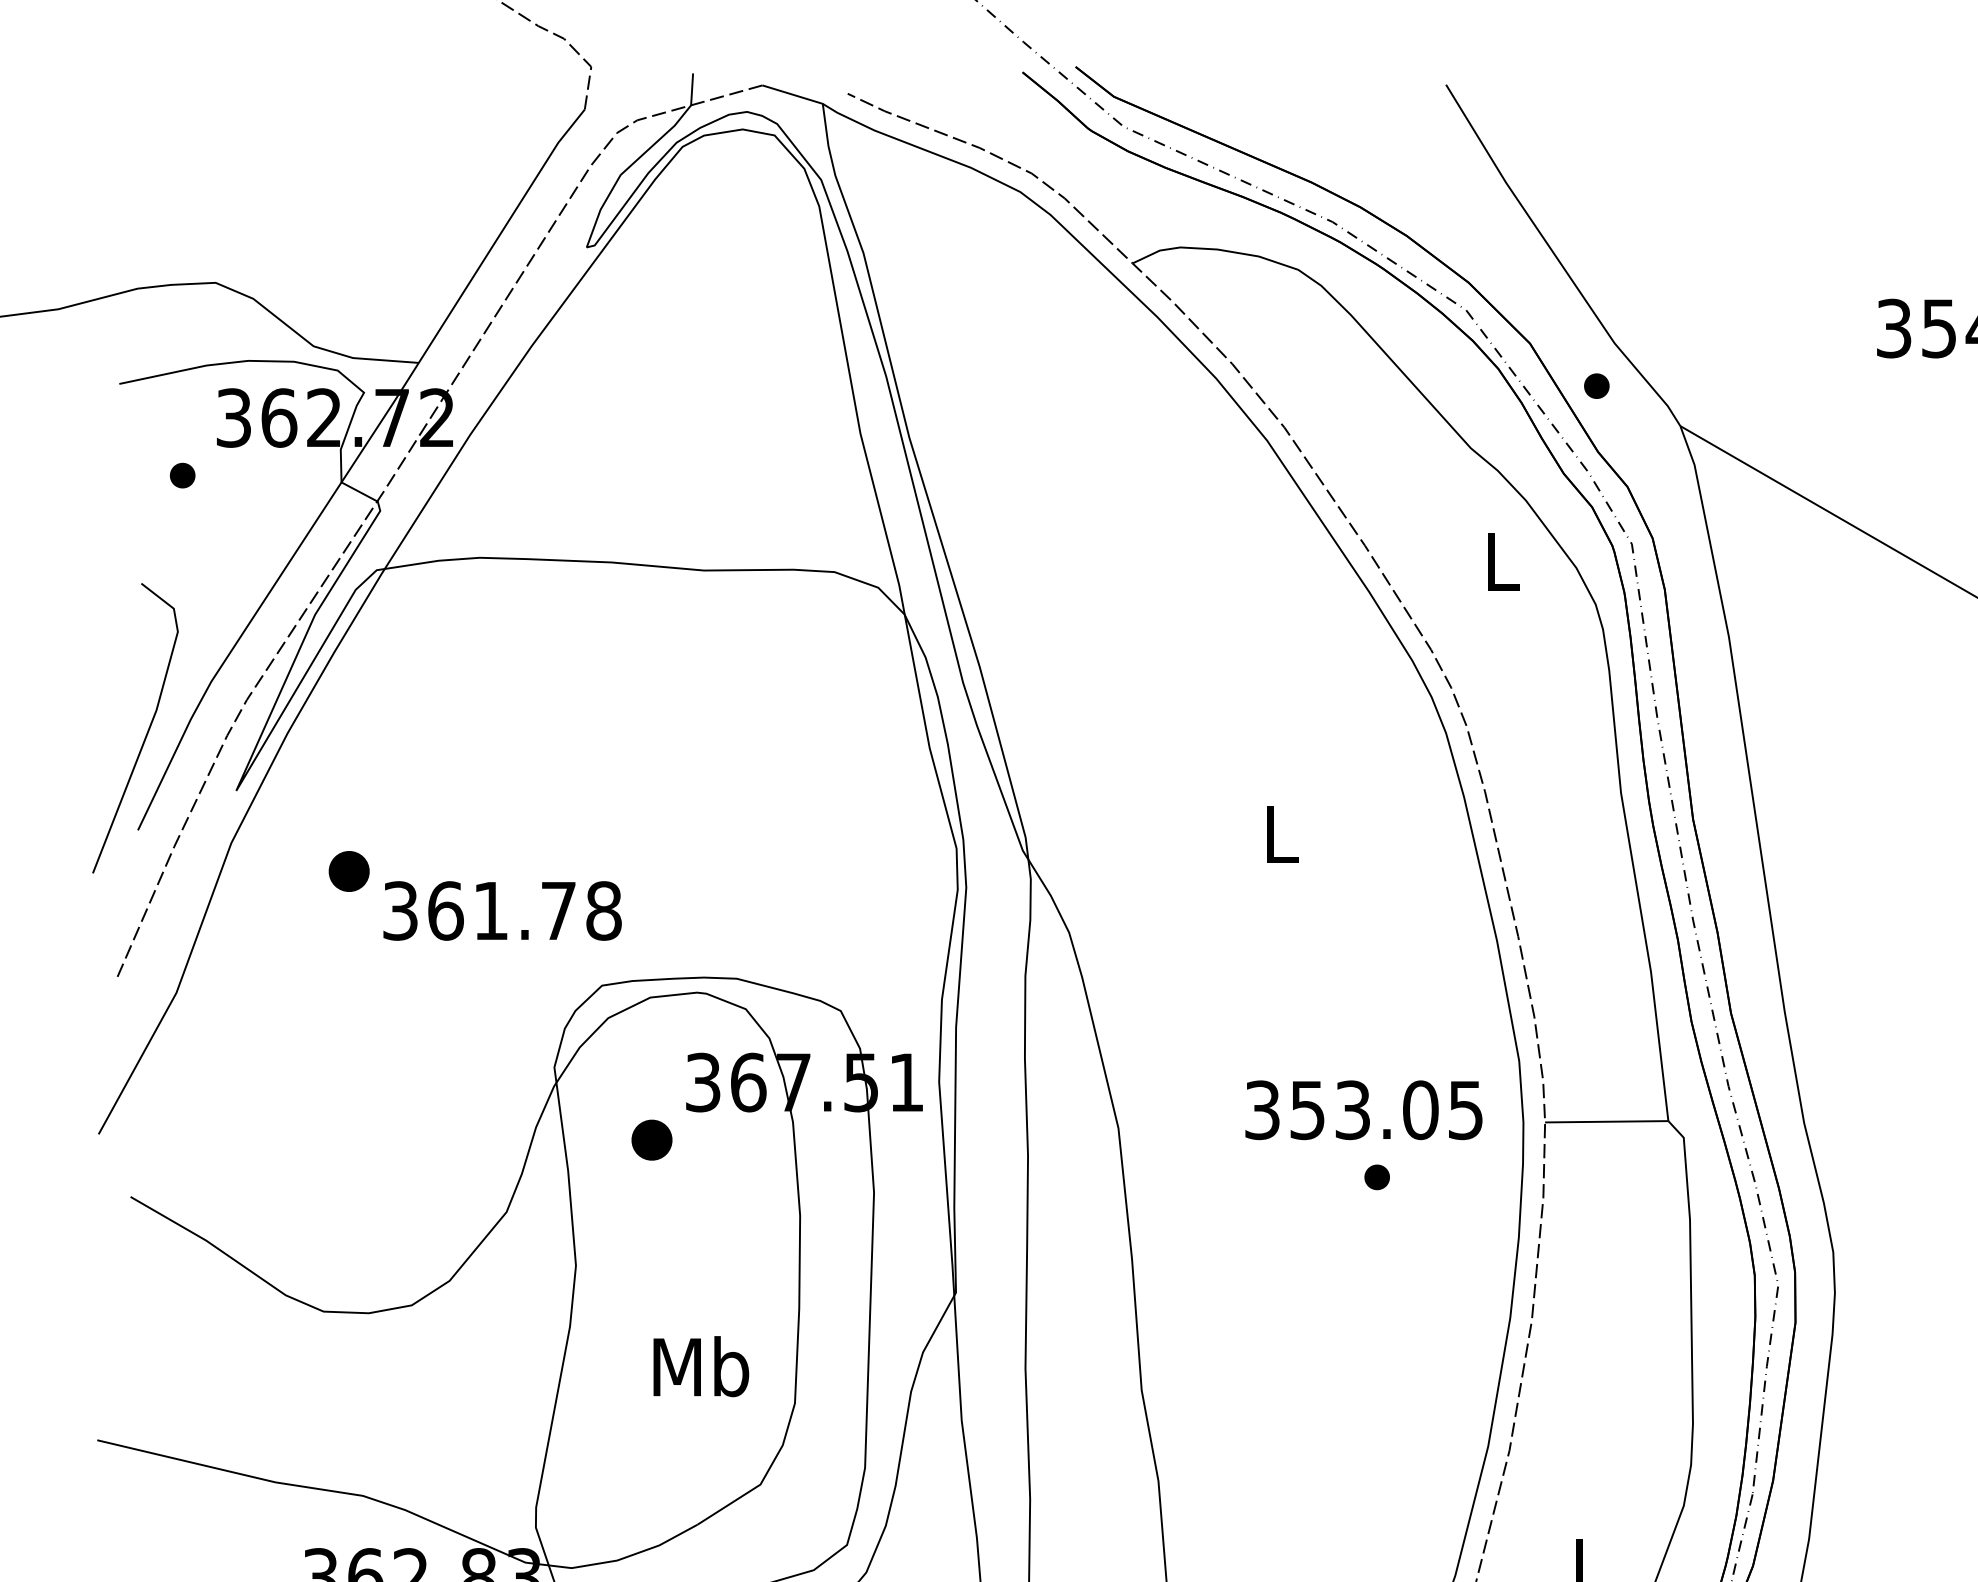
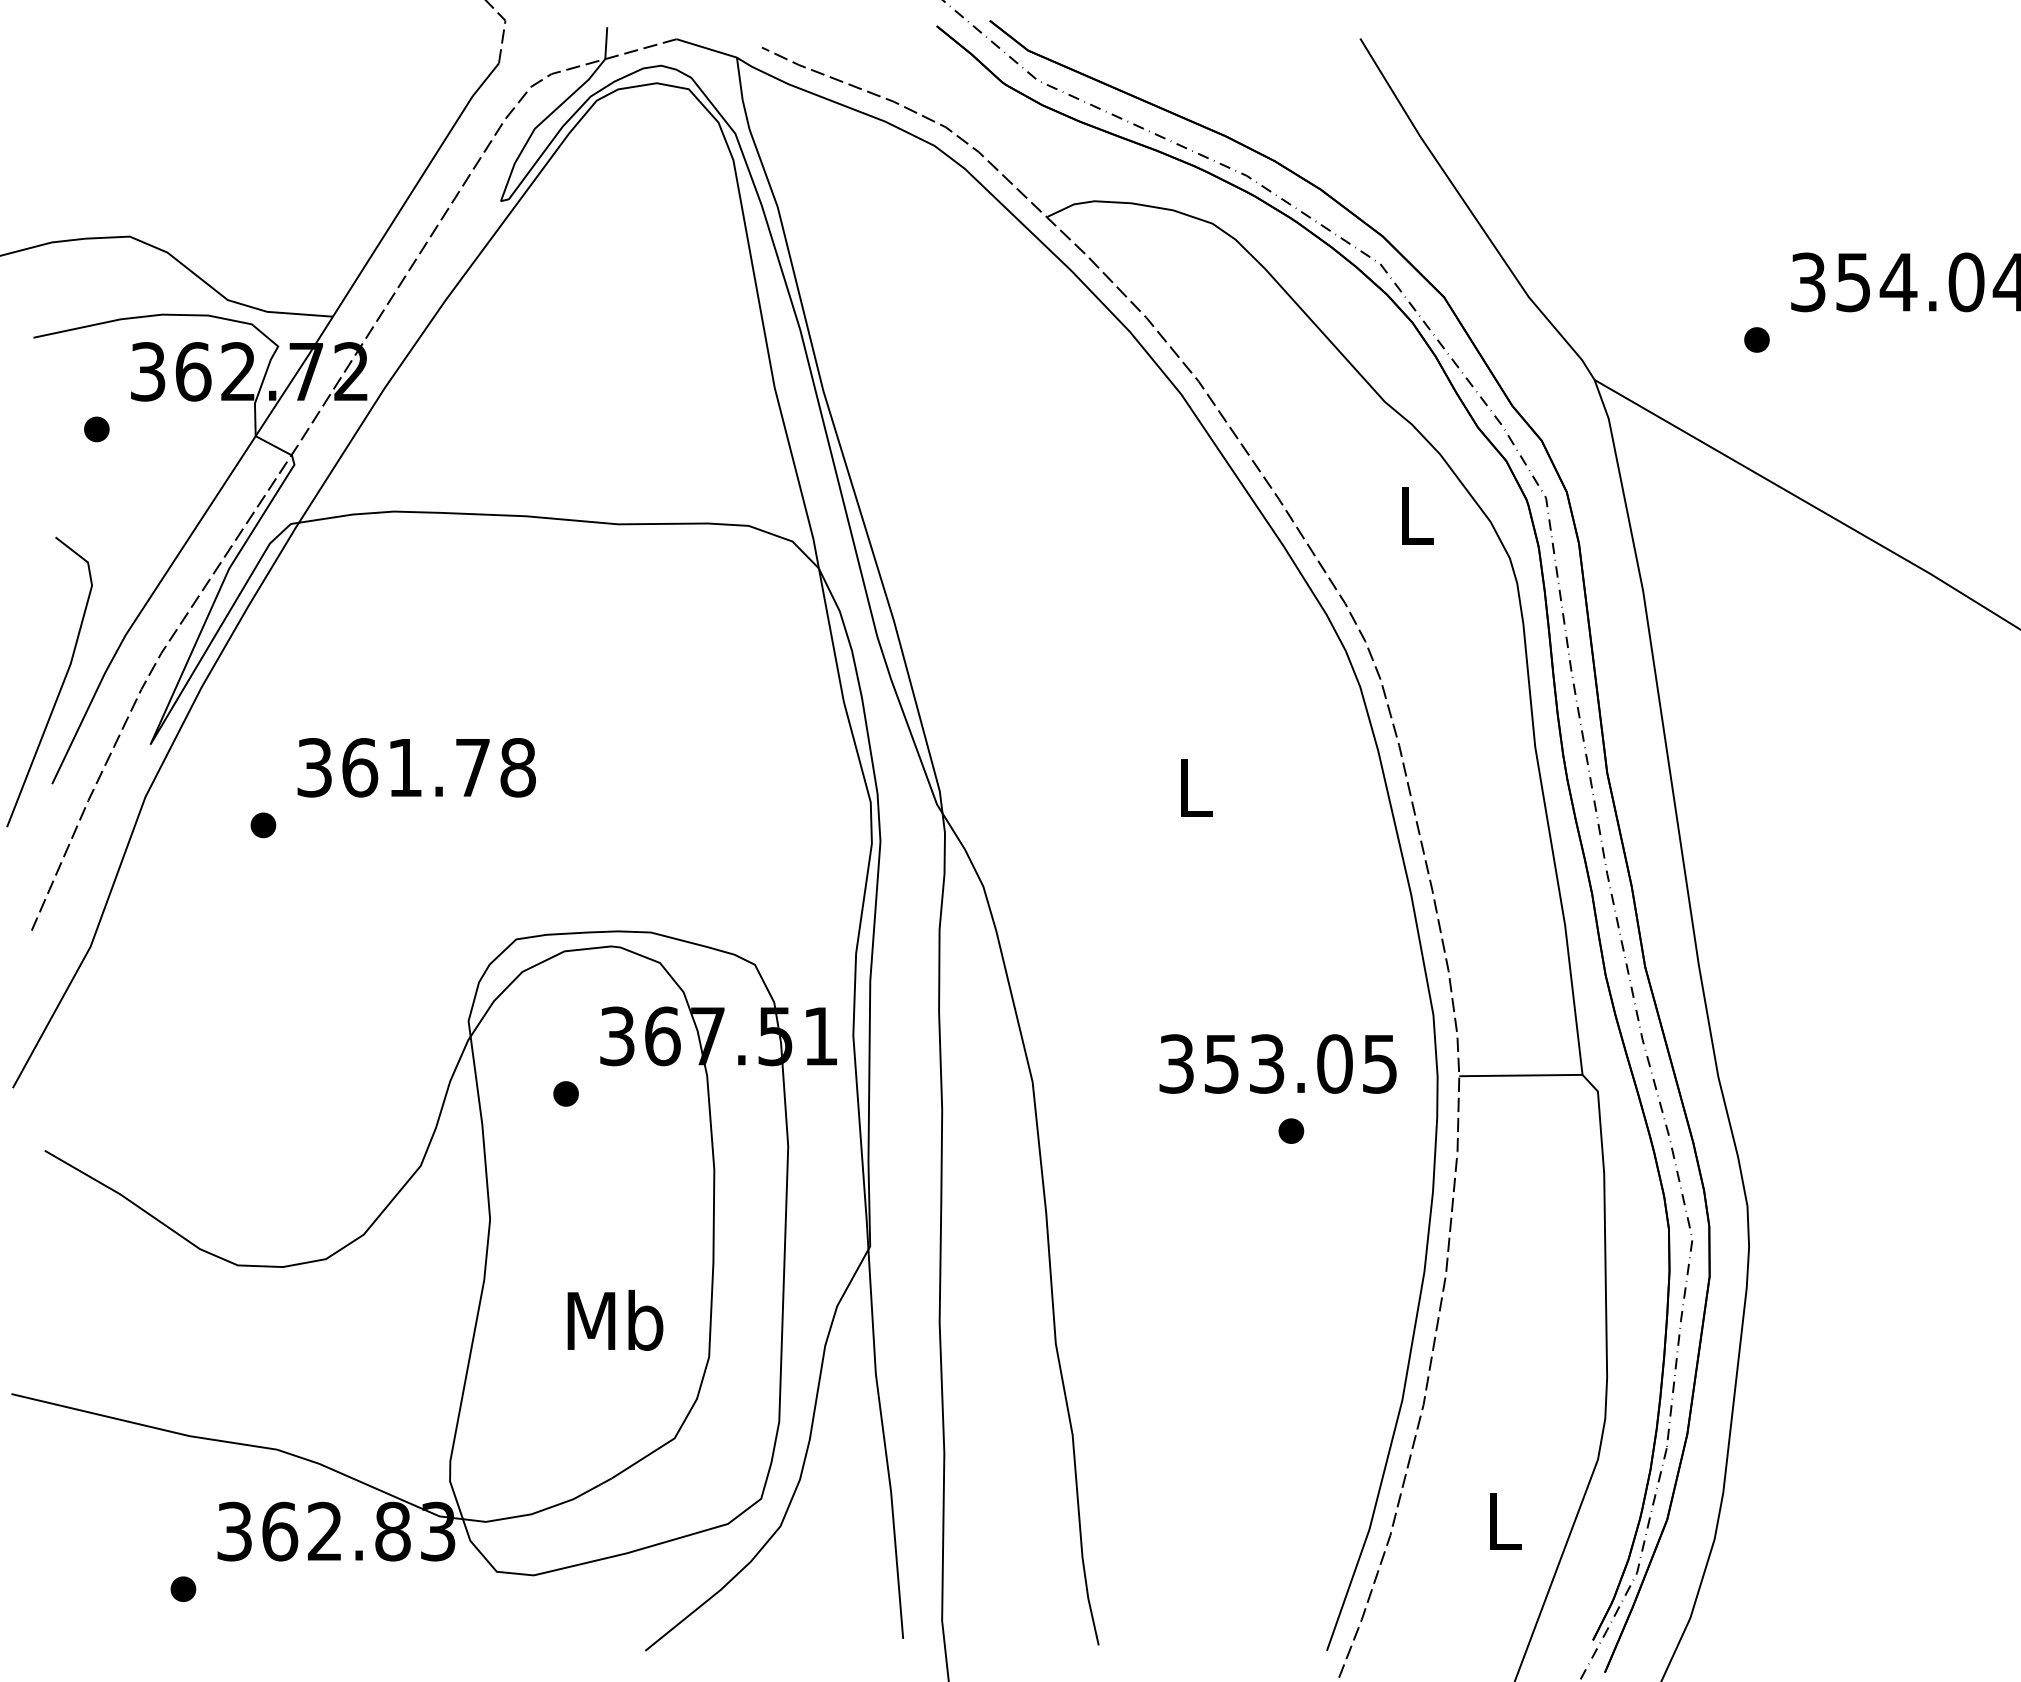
part: (1596, 385) -> (1756, 339), moved
part: (349, 871) -> (263, 825), size x0.62
text: (502, 910) -> (416, 767), moved
part: (651, 1139) -> (565, 1093), size x0.62

